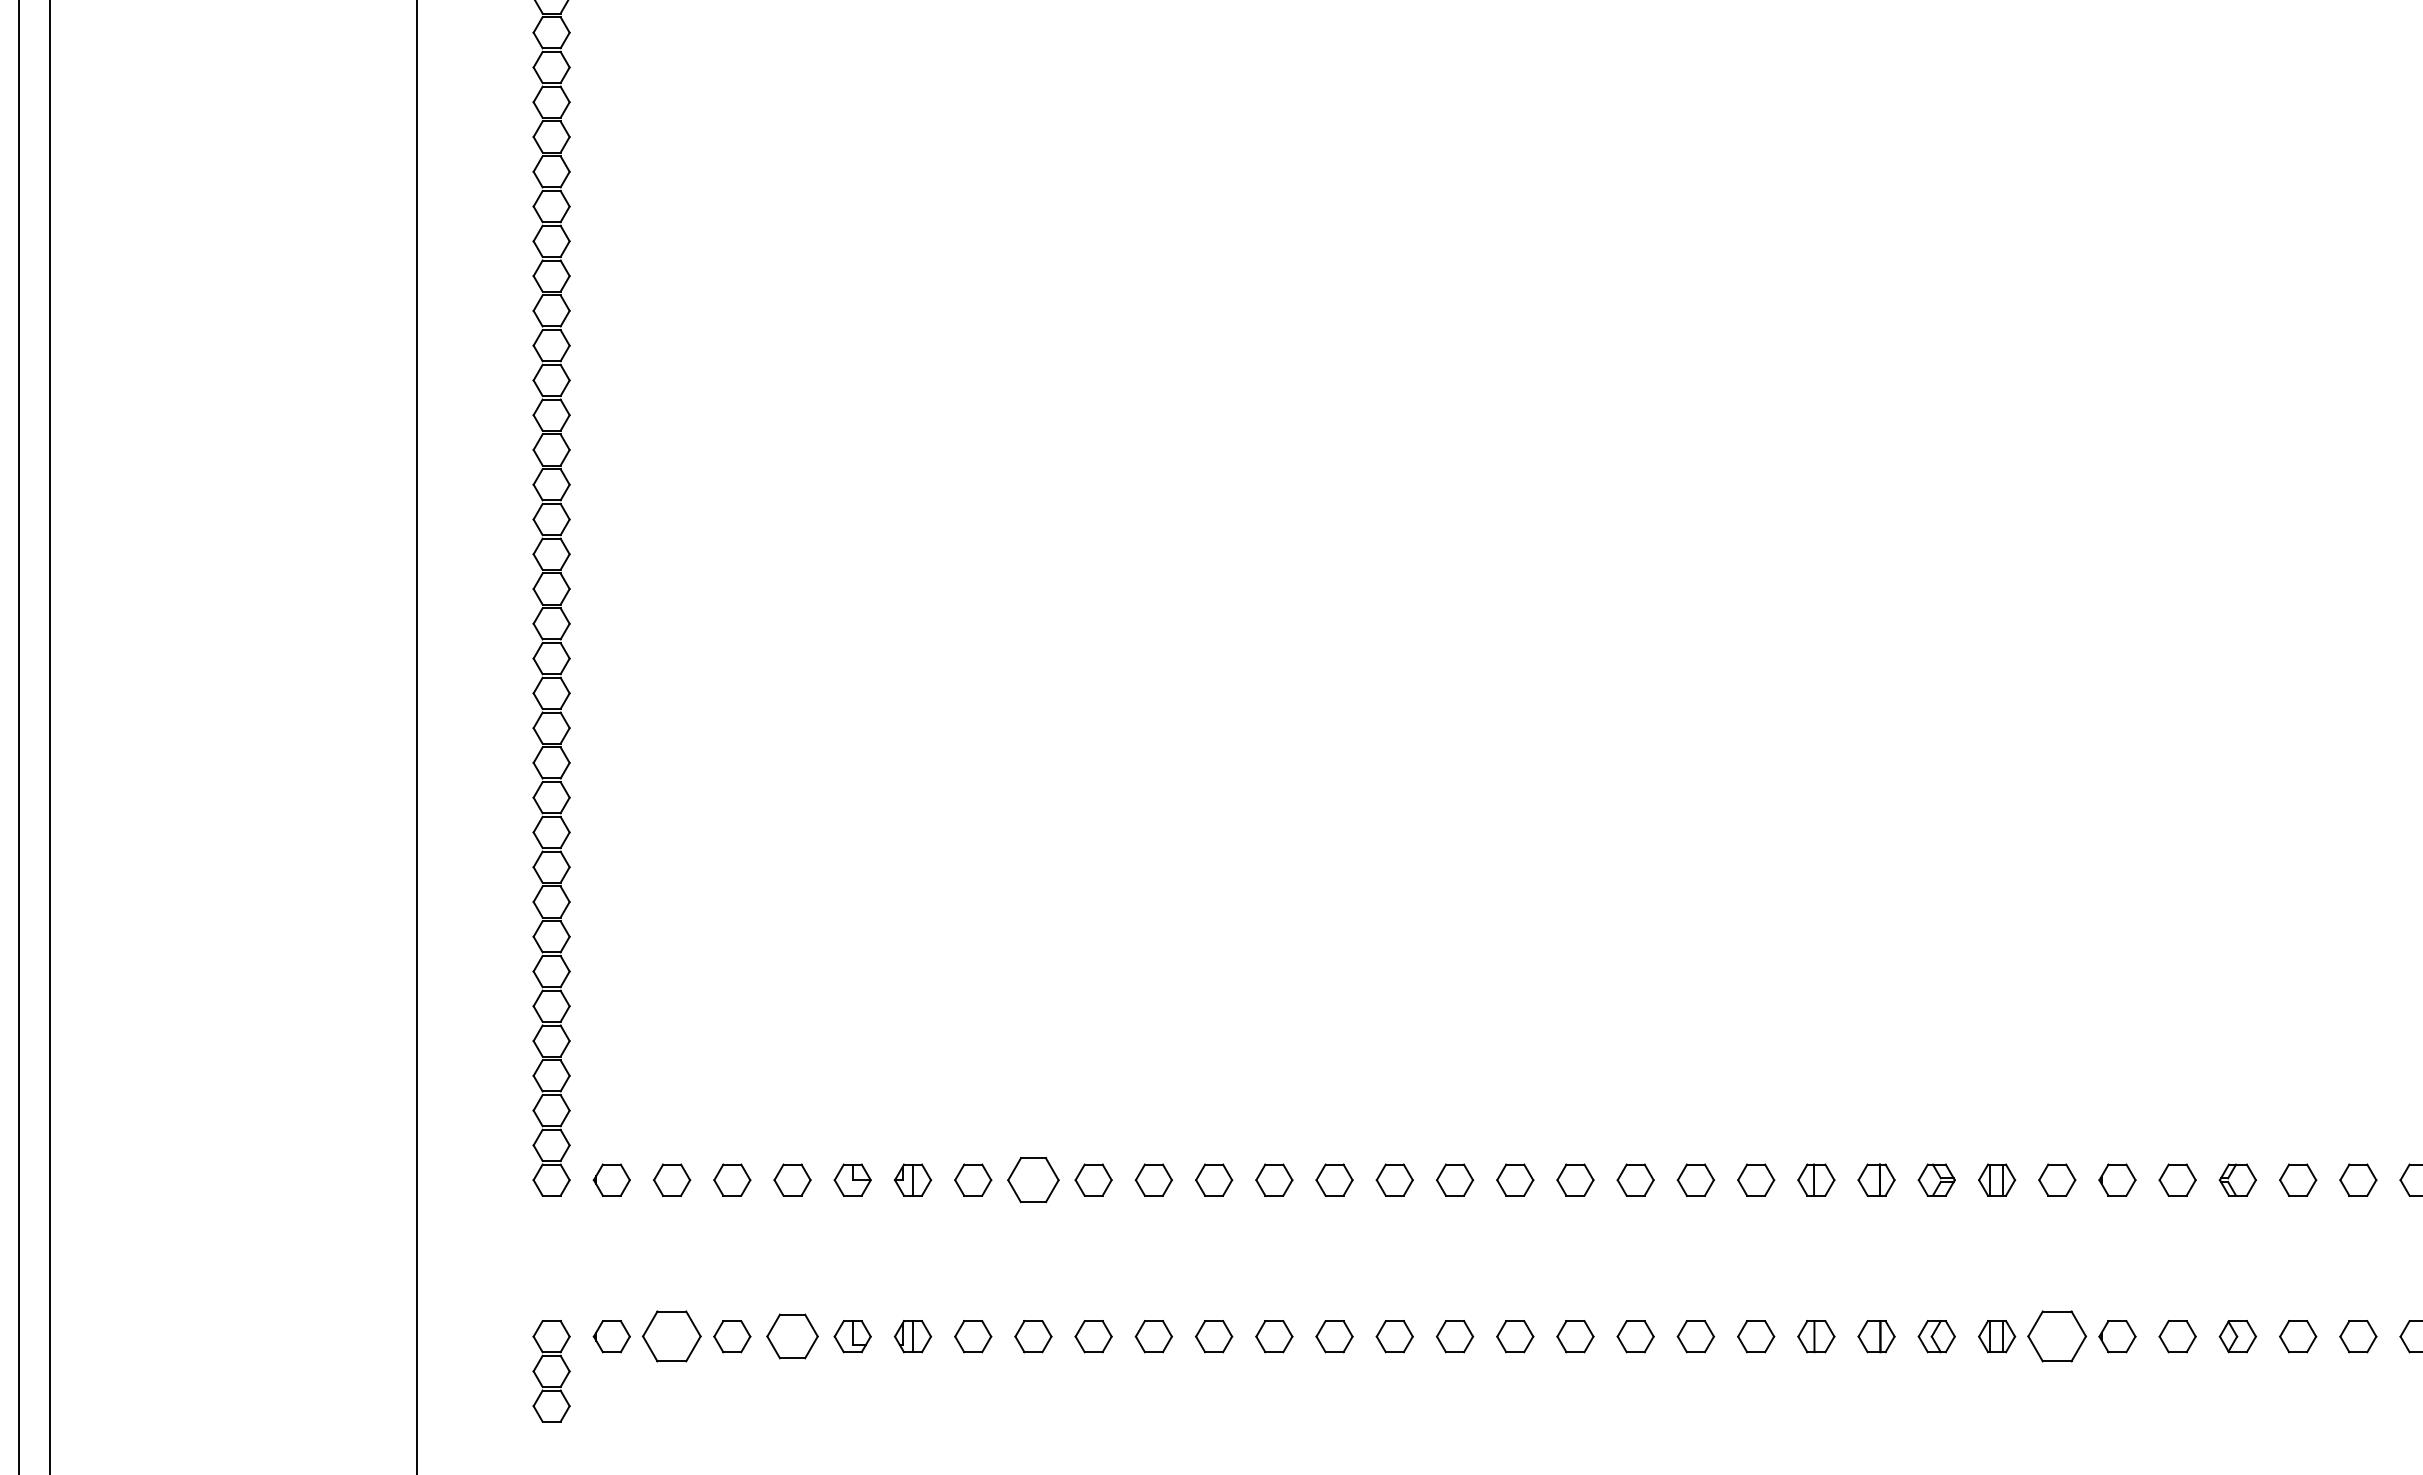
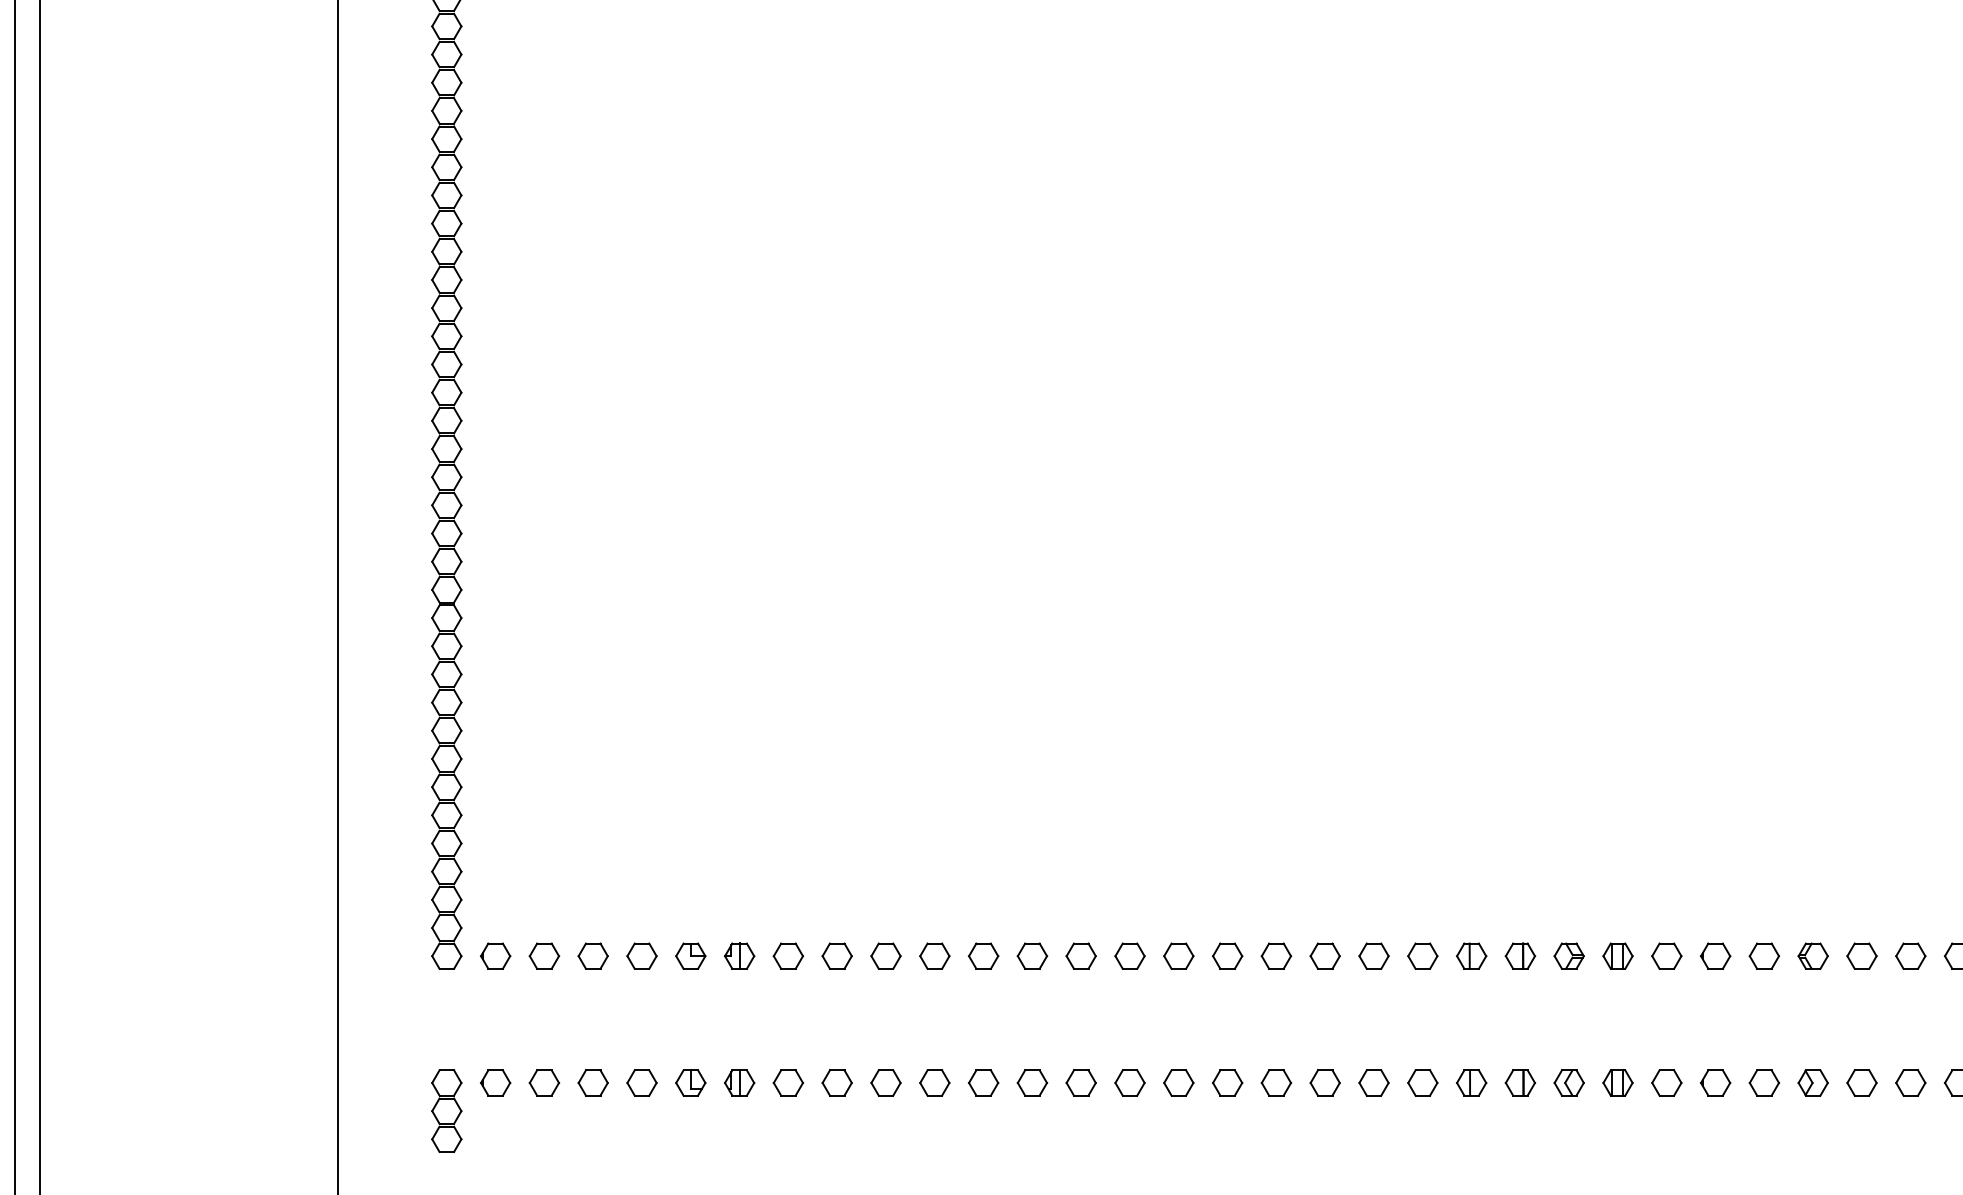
part: (1033, 1179) -> (837, 955), size x0.71
part: (672, 1336) -> (544, 1082), size x0.62
part: (792, 1336) -> (641, 1082), size x0.71
part: (2057, 1336) -> (1667, 1082), size x0.62

